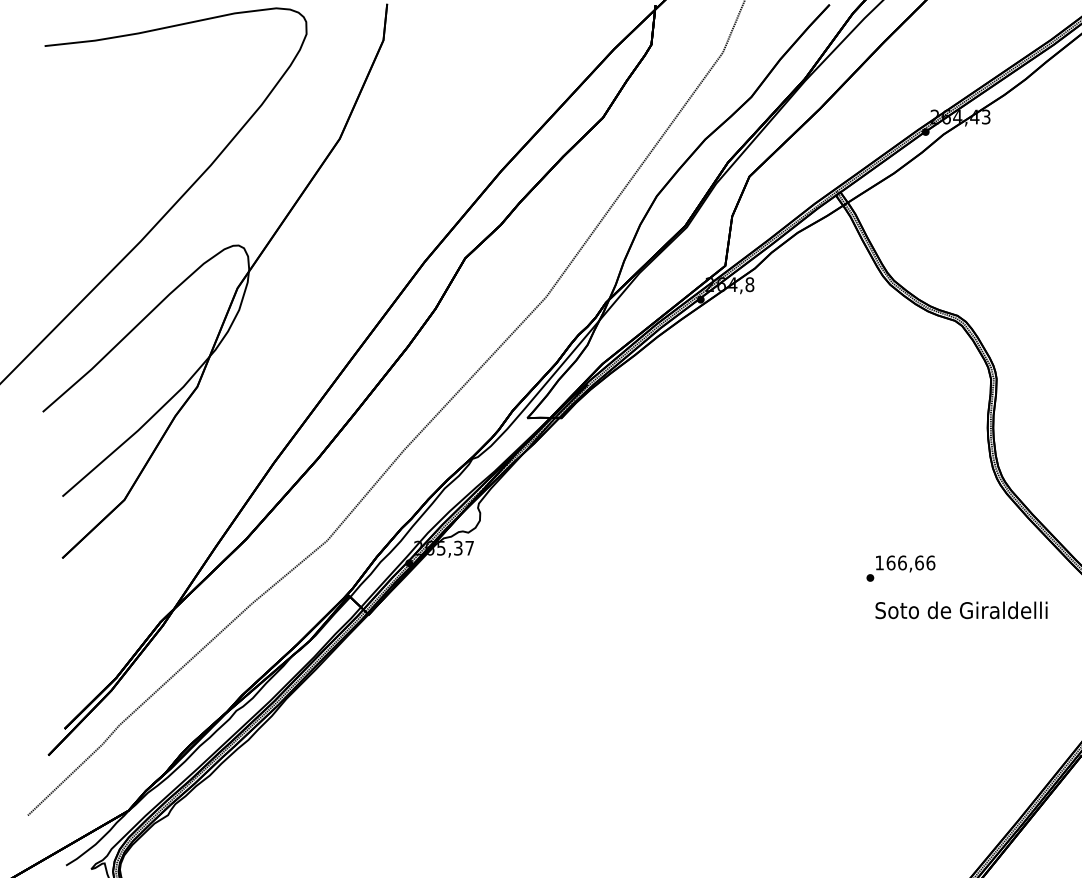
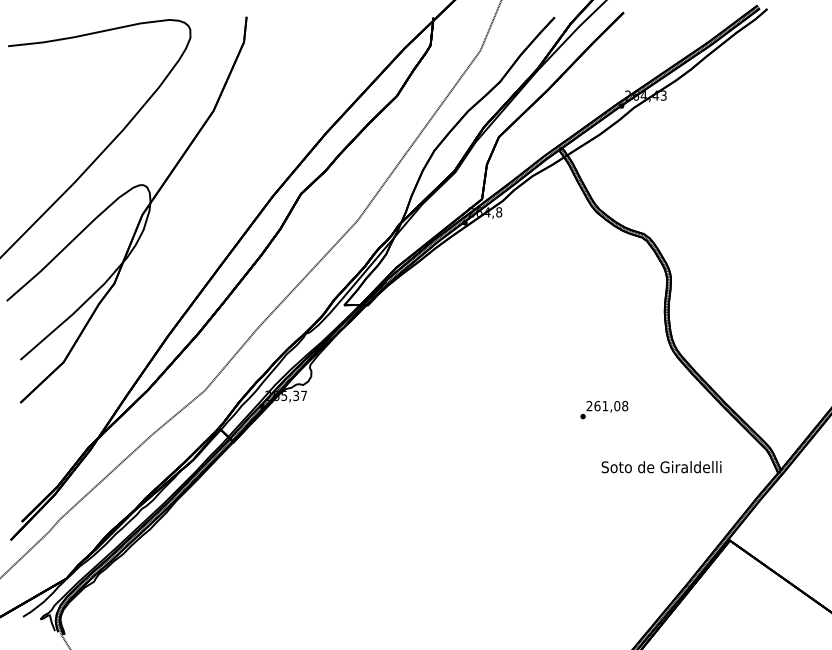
text: (905, 563) -> (607, 406), 166,66 -> 261,08
text: (961, 610) -> (661, 467), moved

